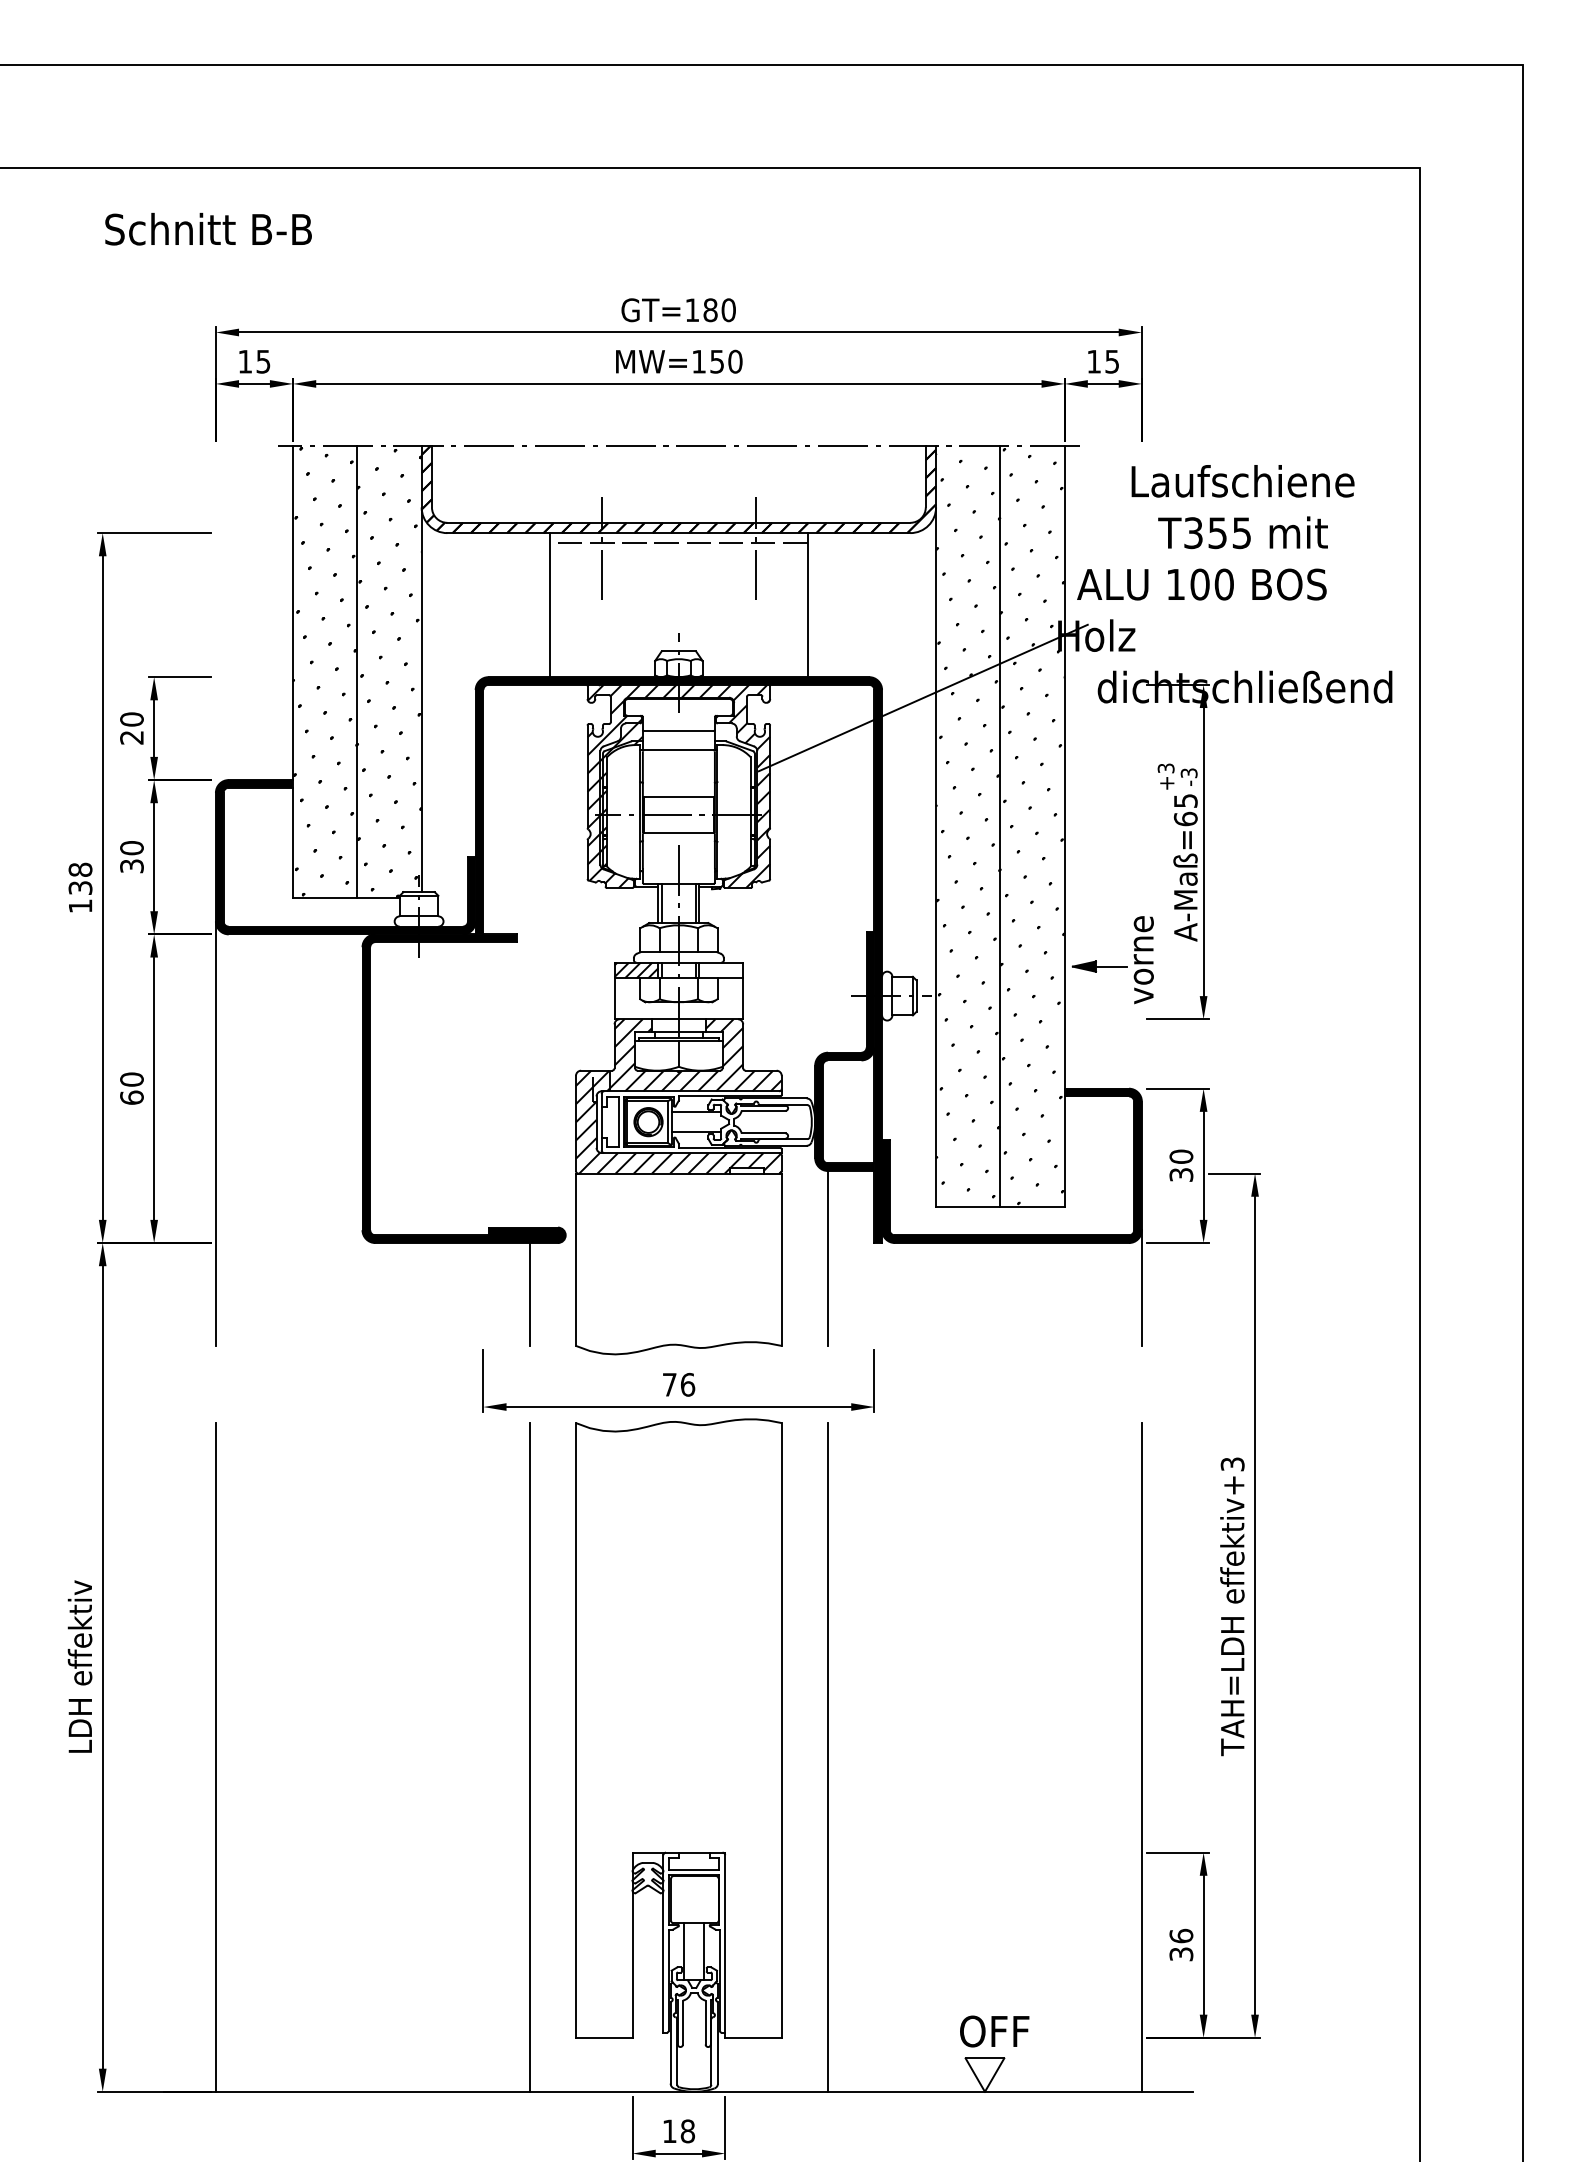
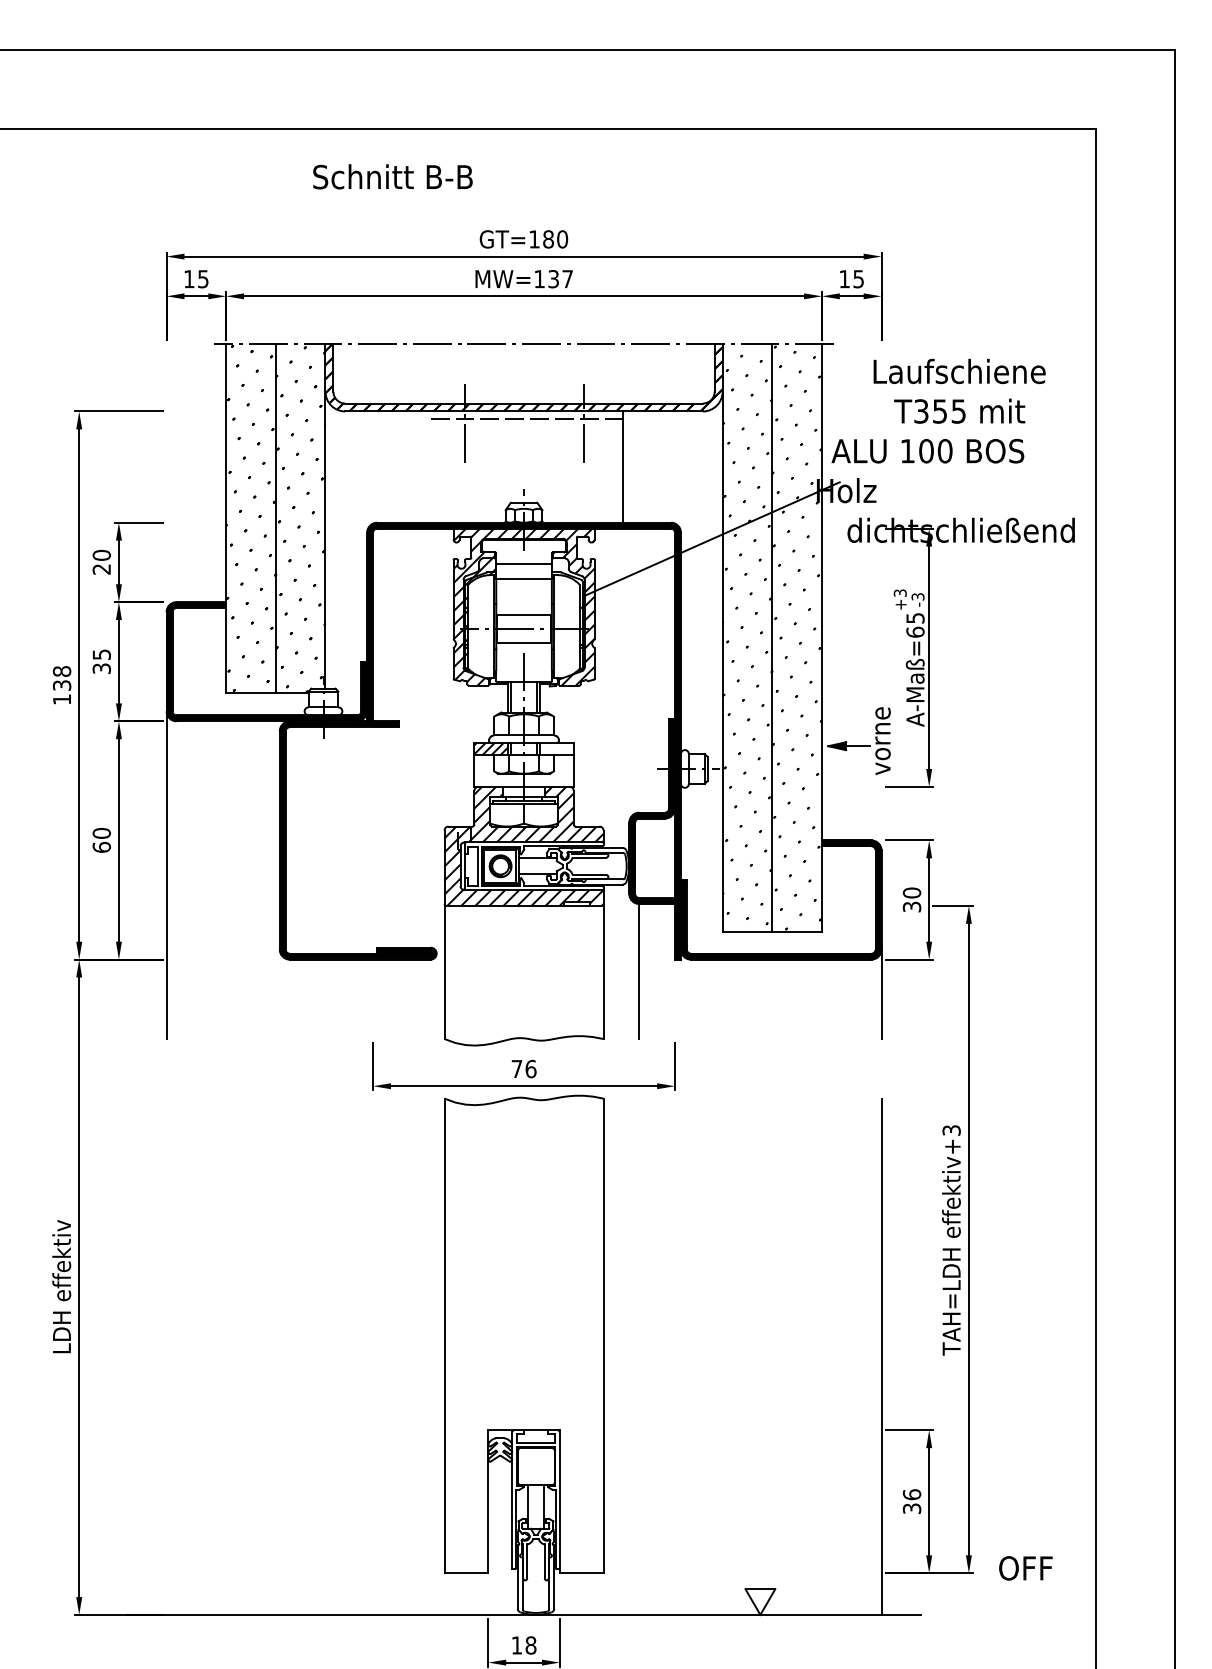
text: (207, 228) -> (392, 176), moved
text: (726, 362) -> (560, 279), MW=150 -> MW=137
line: (549, 604) -> (424, 466), removed
text: (131, 847) -> (101, 654), 30 -> 35
line: (529, 1294) -> (408, 999), removed
line: (215, 1757) -> (166, 1356), removed
line: (529, 1757) -> (408, 1356), removed
line: (828, 1757) -> (639, 1356), removed
text: (994, 2031) -> (1025, 1568), moved

